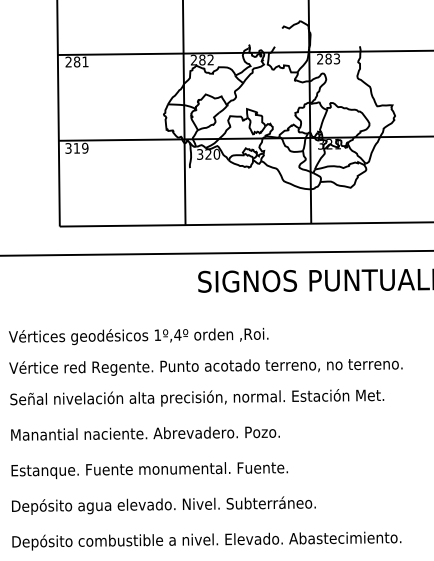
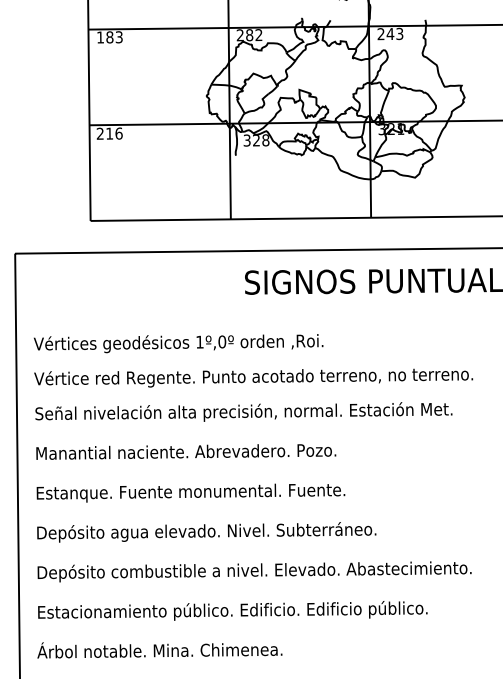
text: (328, 59) -> (390, 34), 283 -> 243
text: (76, 62) -> (109, 37), 281 -> 183
text: (76, 148) -> (109, 133), 319 -> 216
text: (216, 154) -> (265, 140), 320 -> 328
text: (178, 334) -> (222, 341), 1º,4º -> 1º,0º

